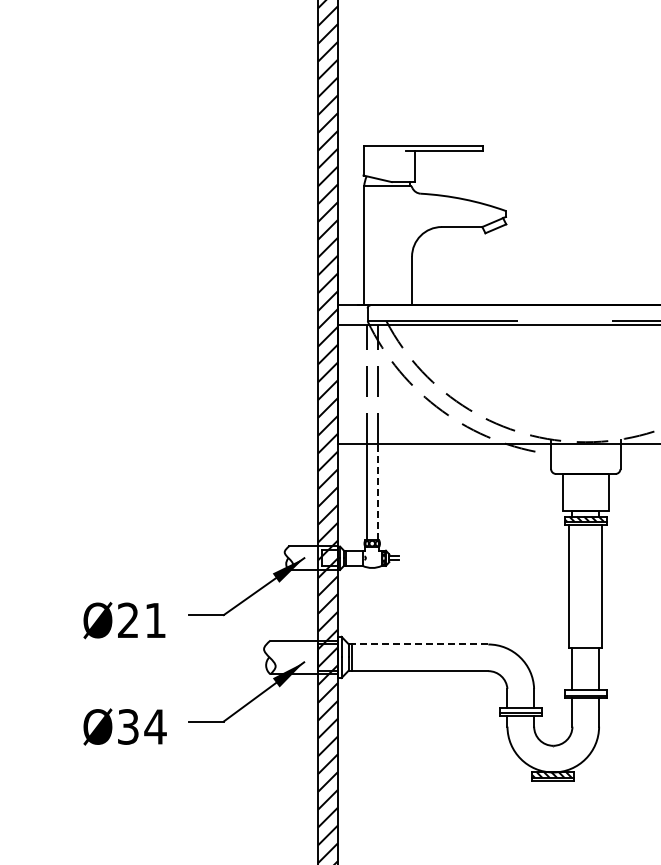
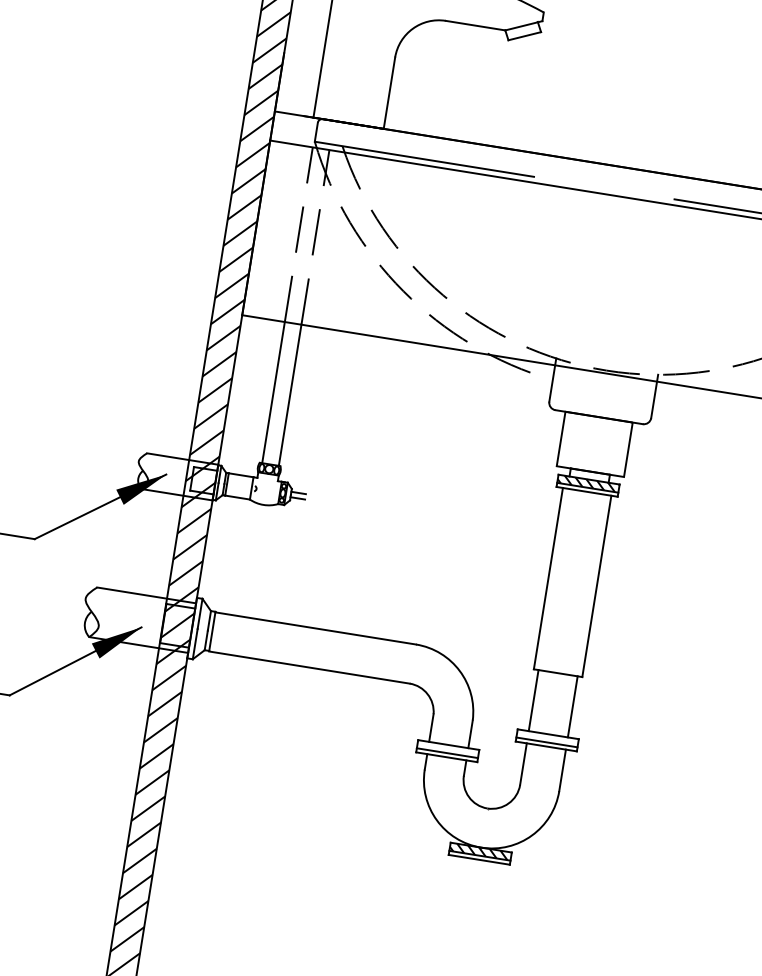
line: (378, 491) -> (290, 394), dashed -> solid
line: (419, 644) -> (314, 628), dashed -> solid

